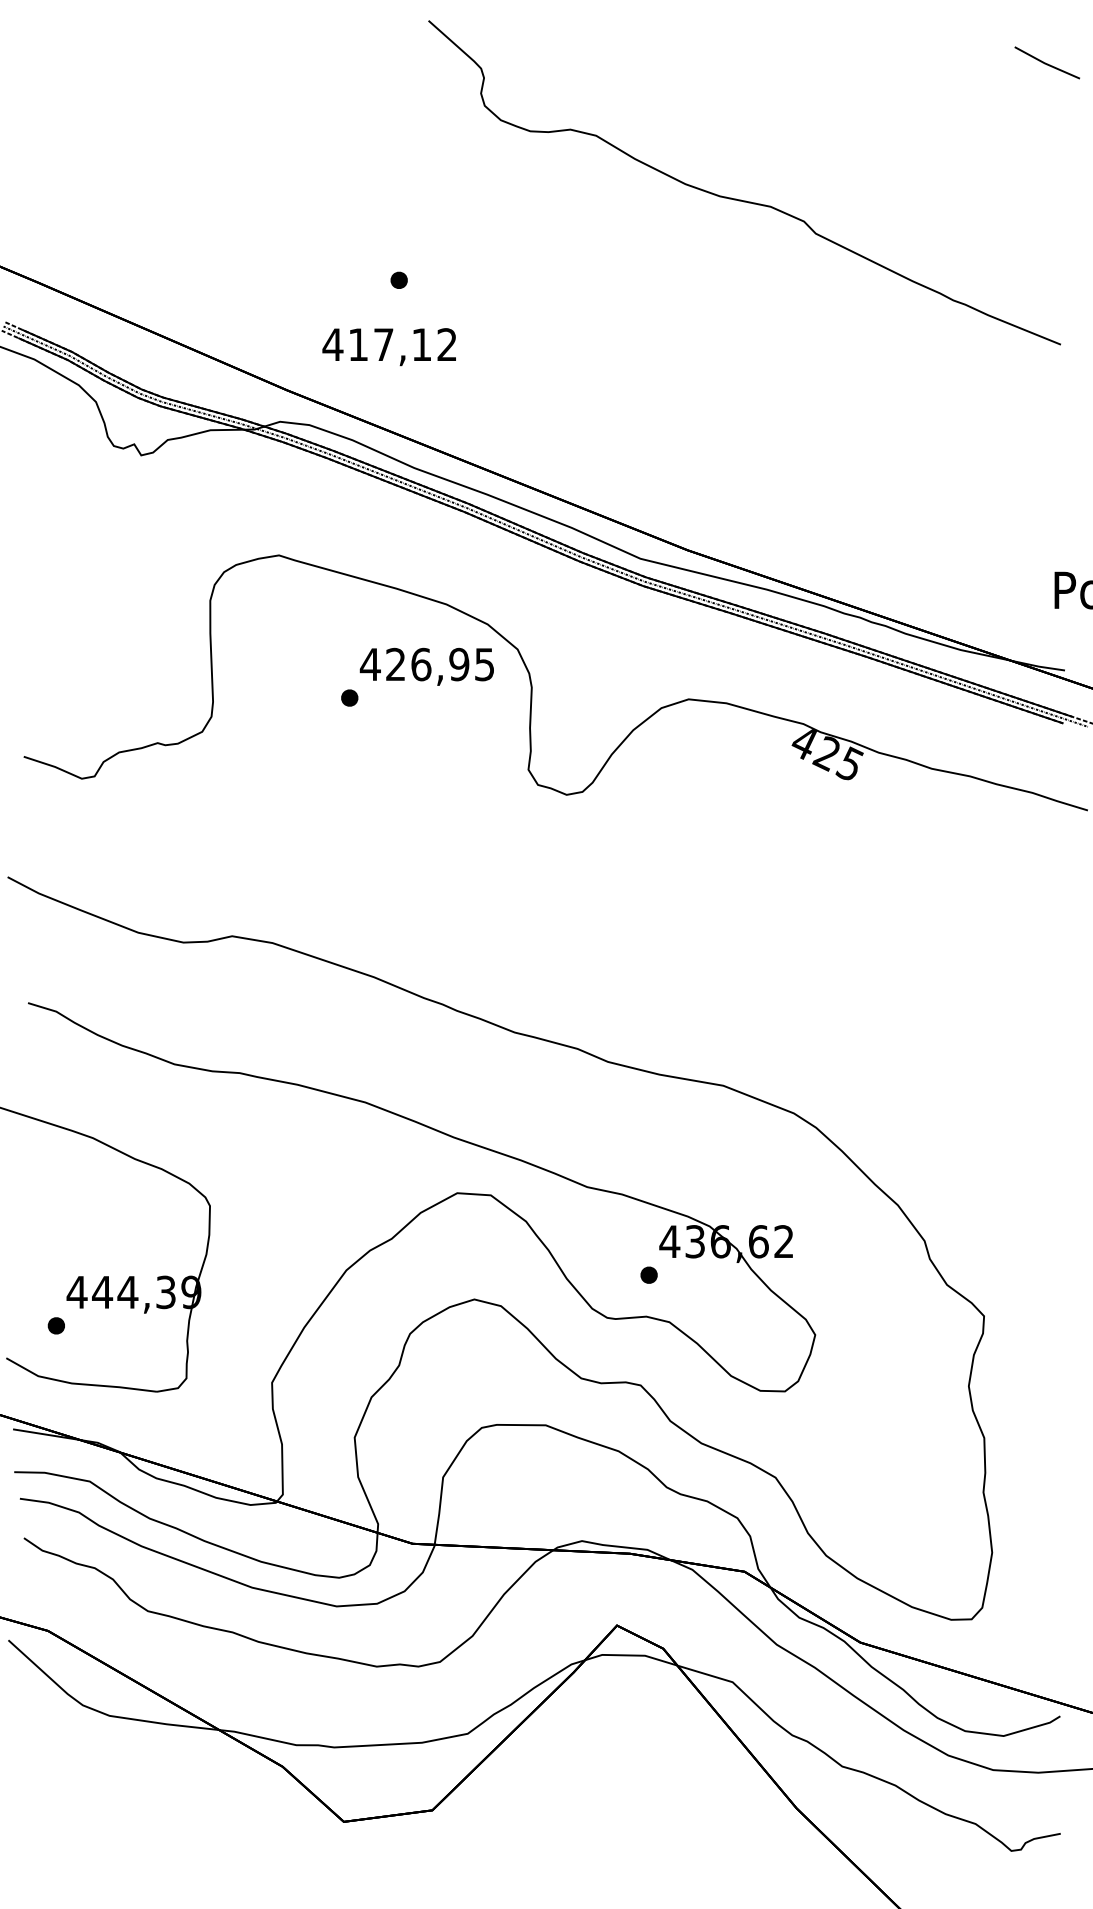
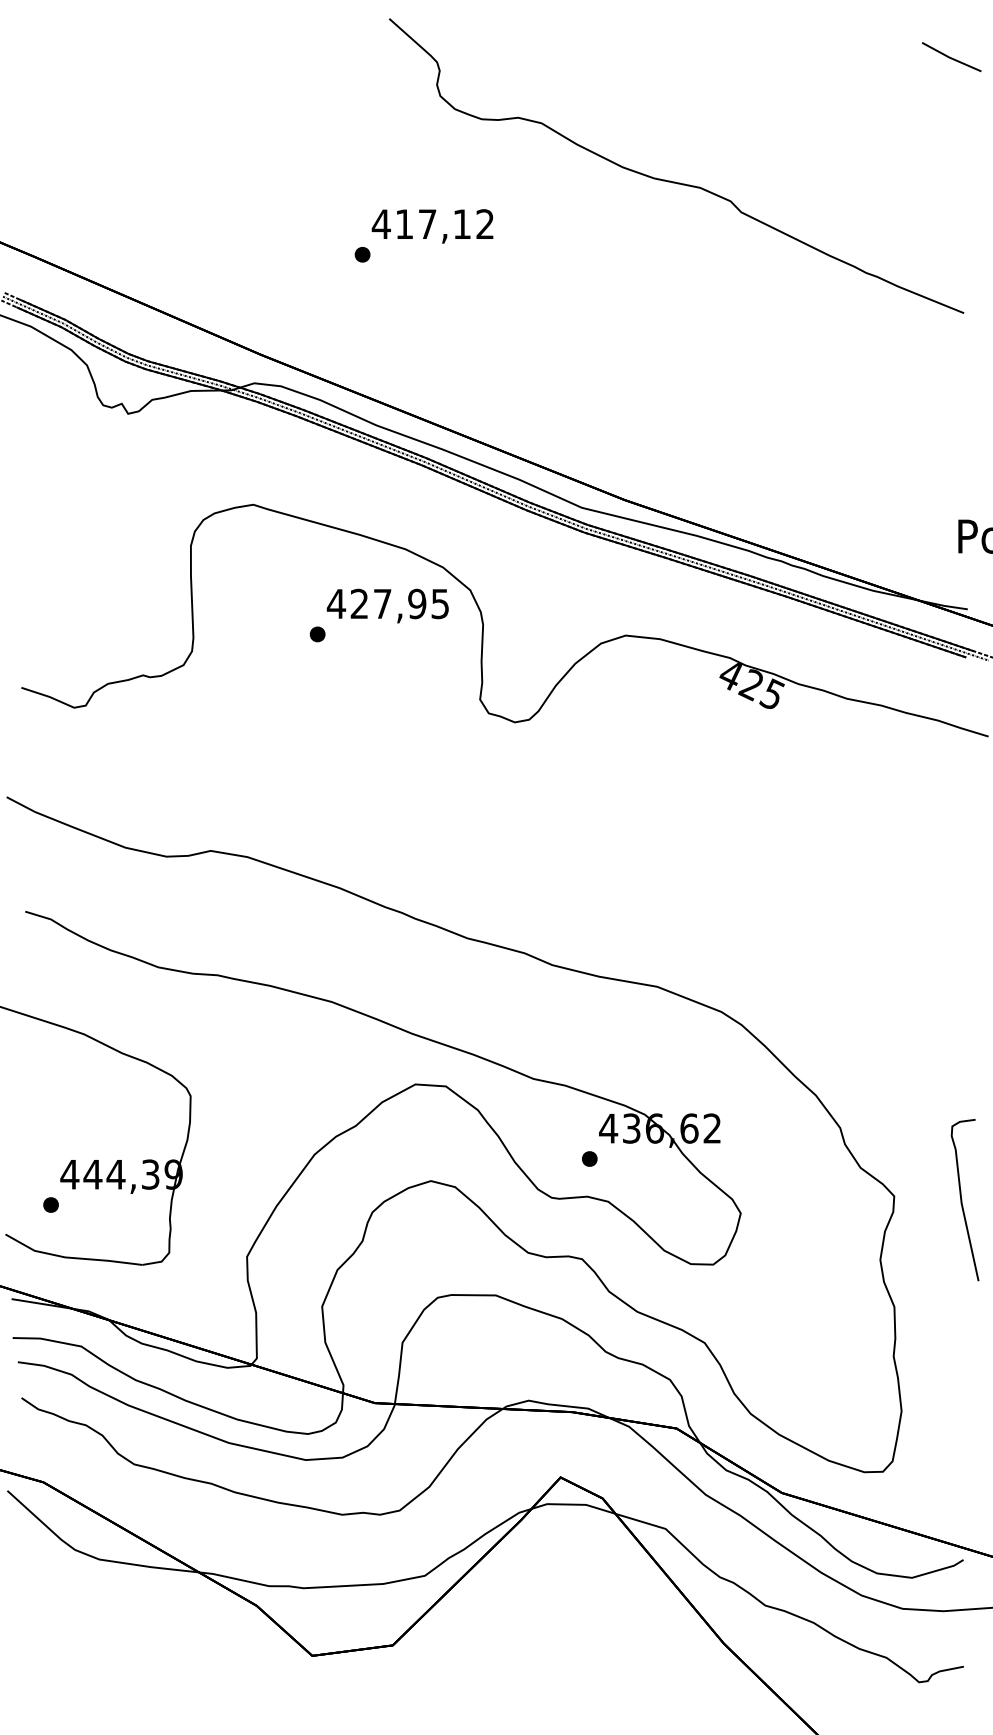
text: (389, 347) -> (432, 226), moved
text: (421, 664) -> (382, 603), 426,95 -> 427,95
curve: (1059, 1320) -> (962, 1200), added

